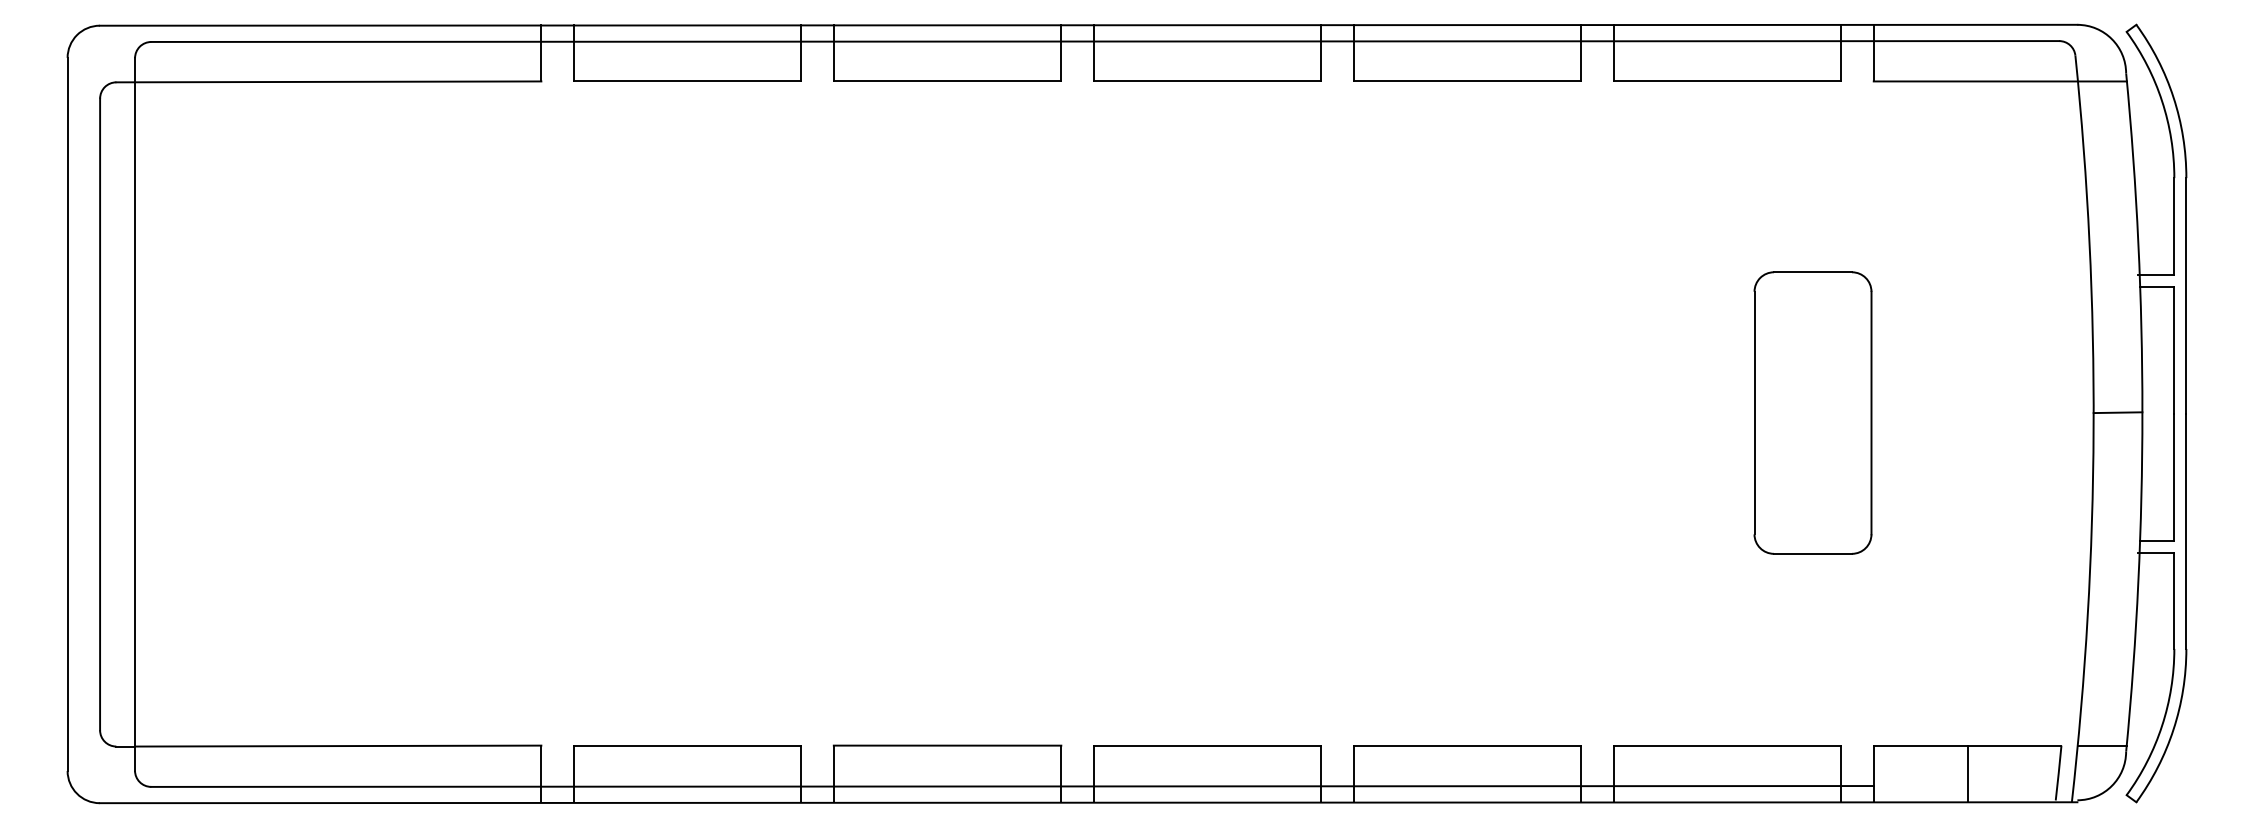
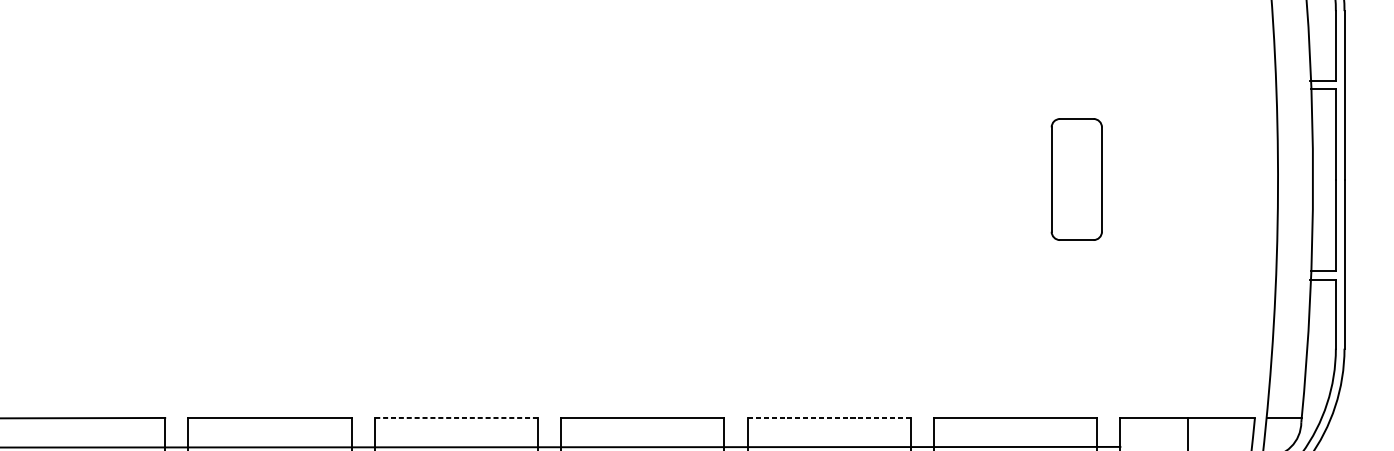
part: (1812, 412) -> (1076, 179), size x0.6
line: (2117, 412) -> (1295, 179), removed
line: (947, 745) -> (456, 417), solid -> dashed
line: (1467, 745) -> (829, 417), solid -> dashed

